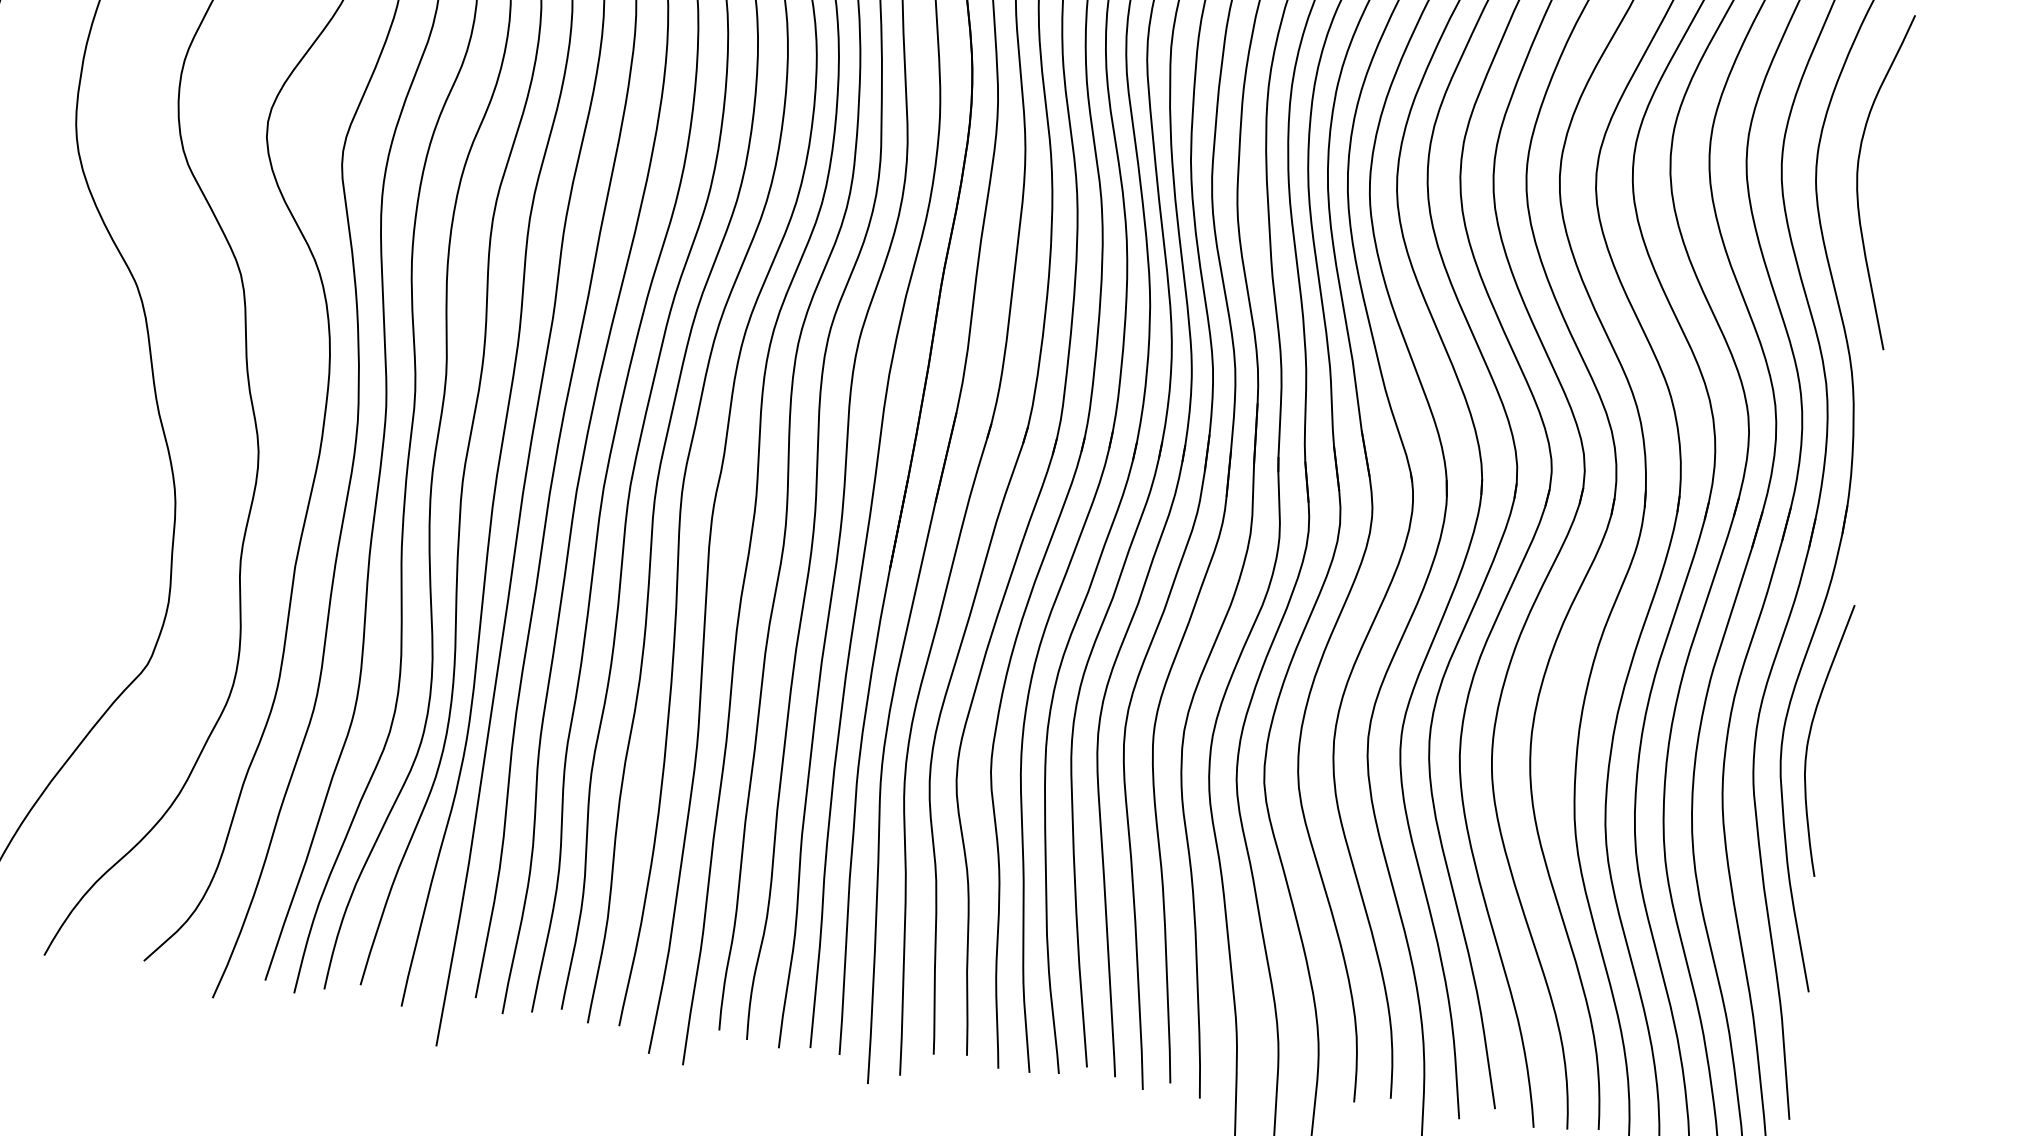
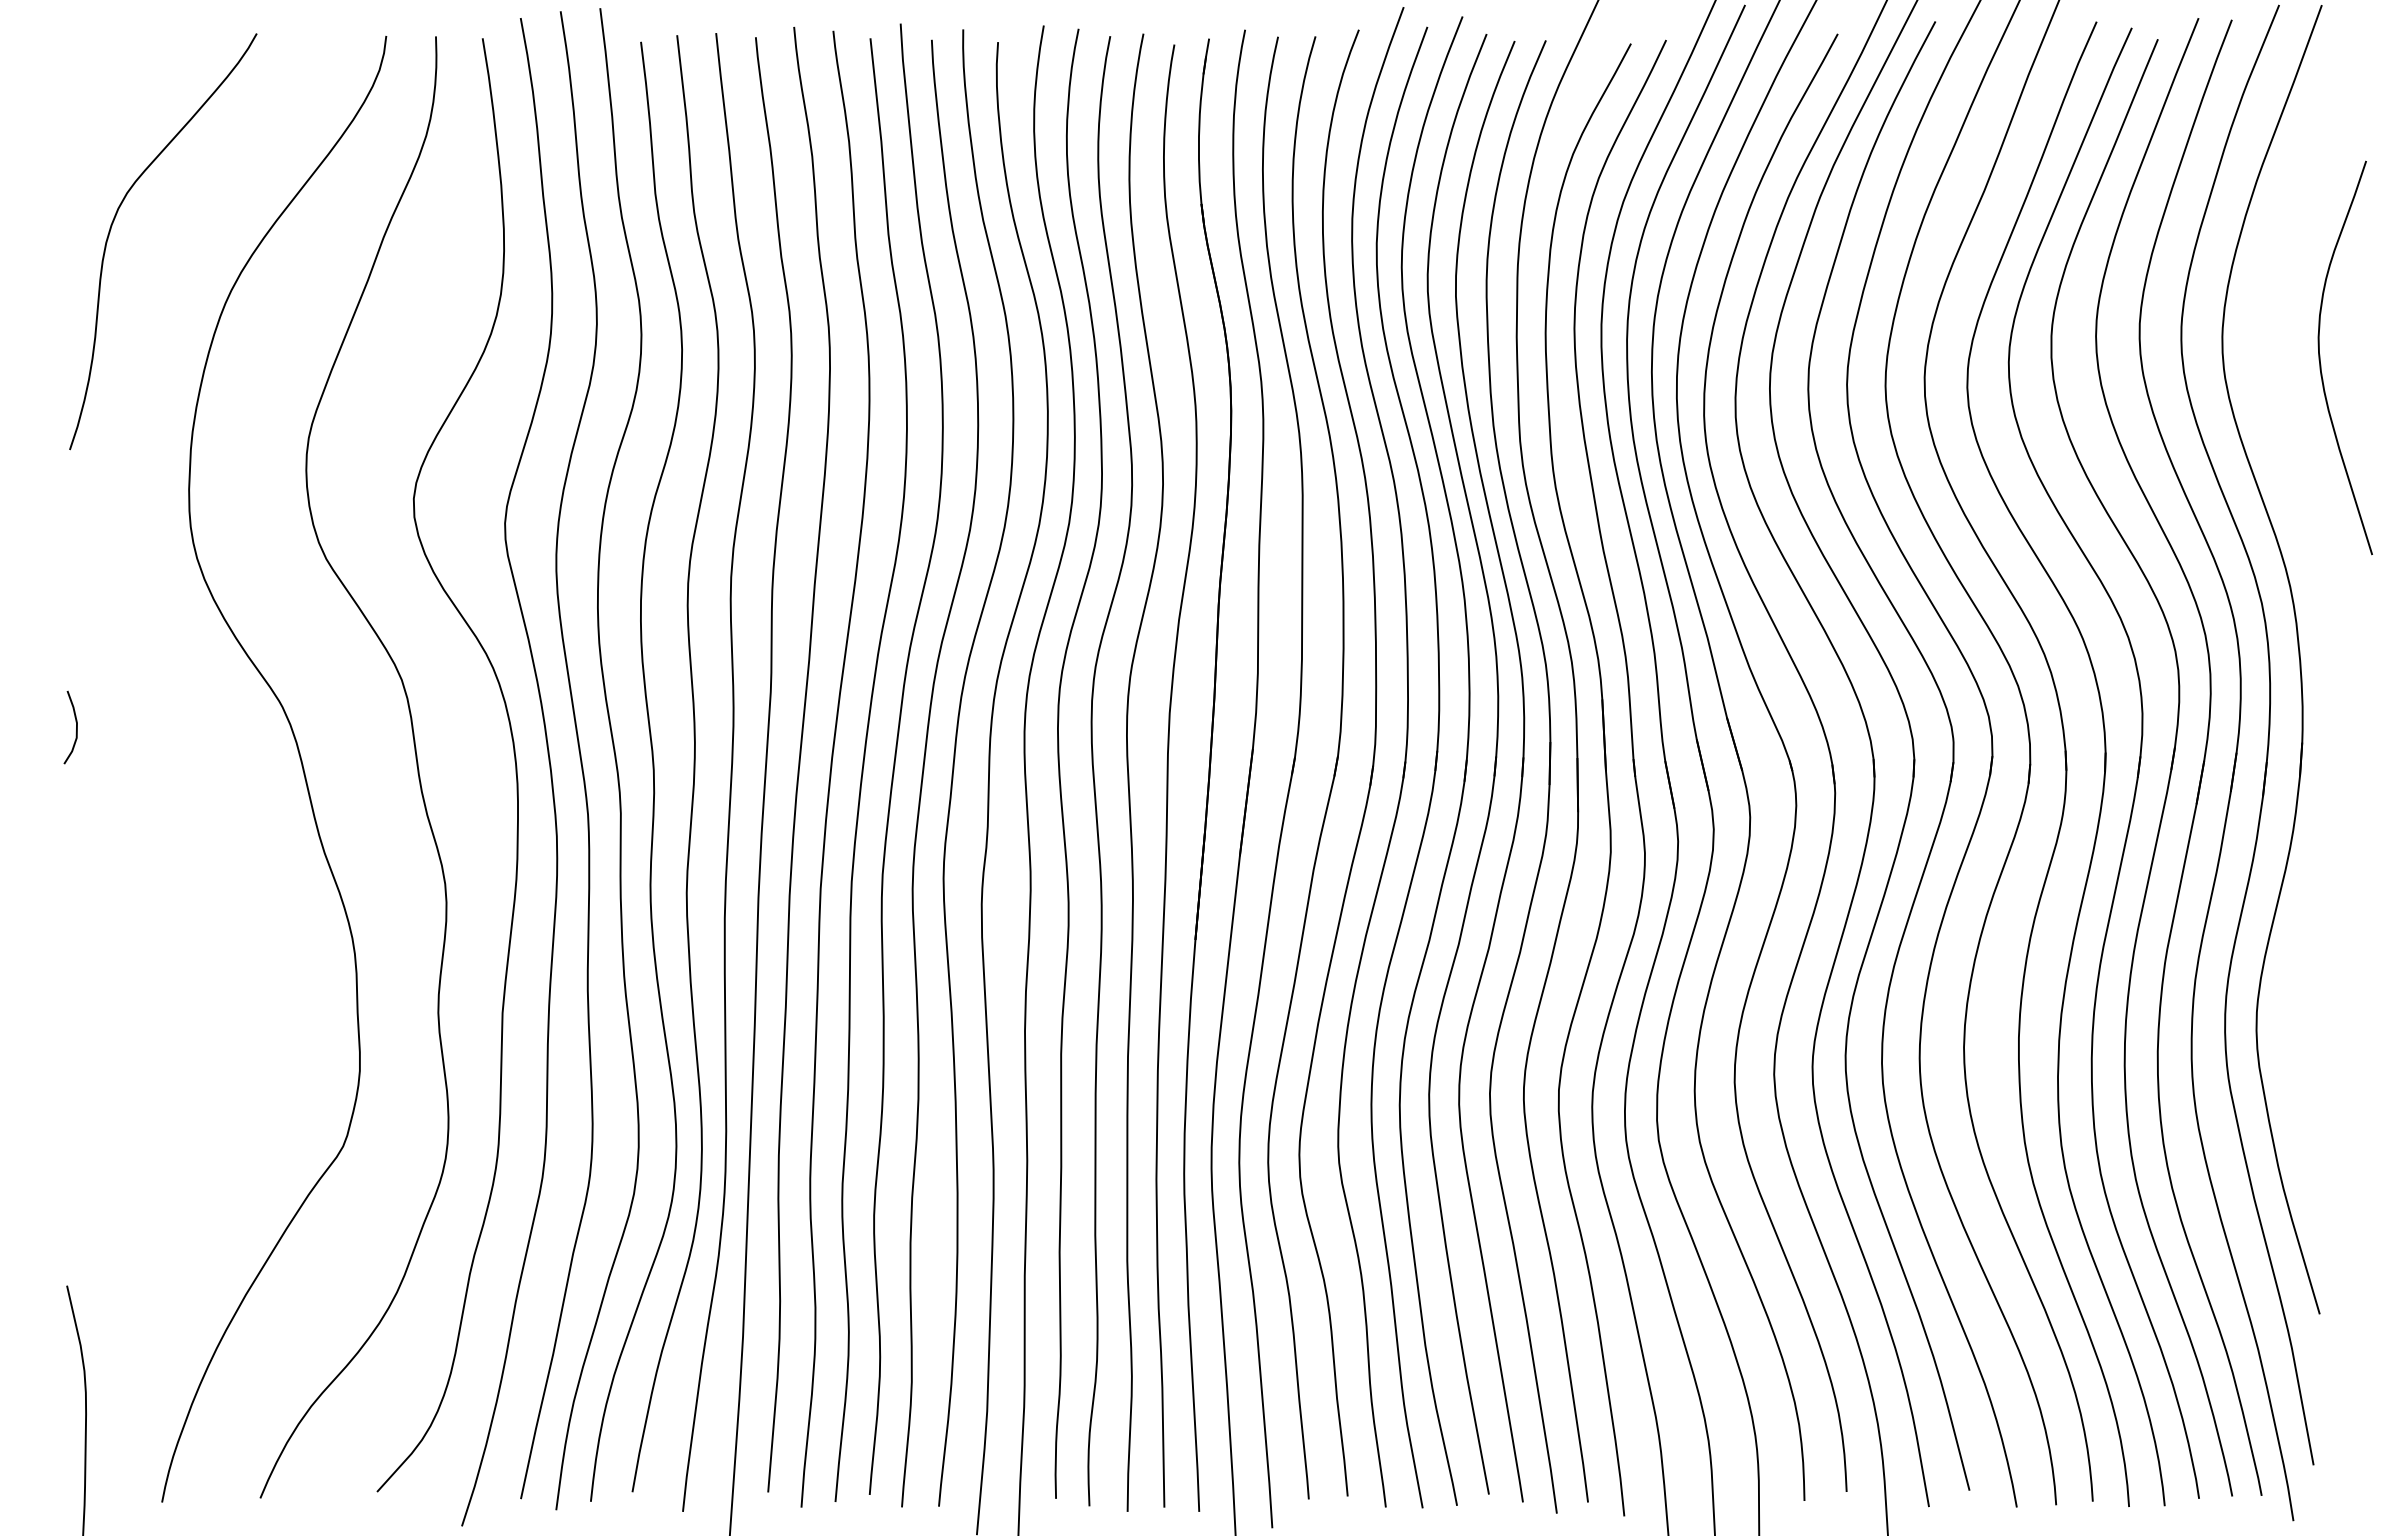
curve: (1858, 177) -> (2320, 357), moved
curve: (1810, 736) -> (2288, 1016), removed

